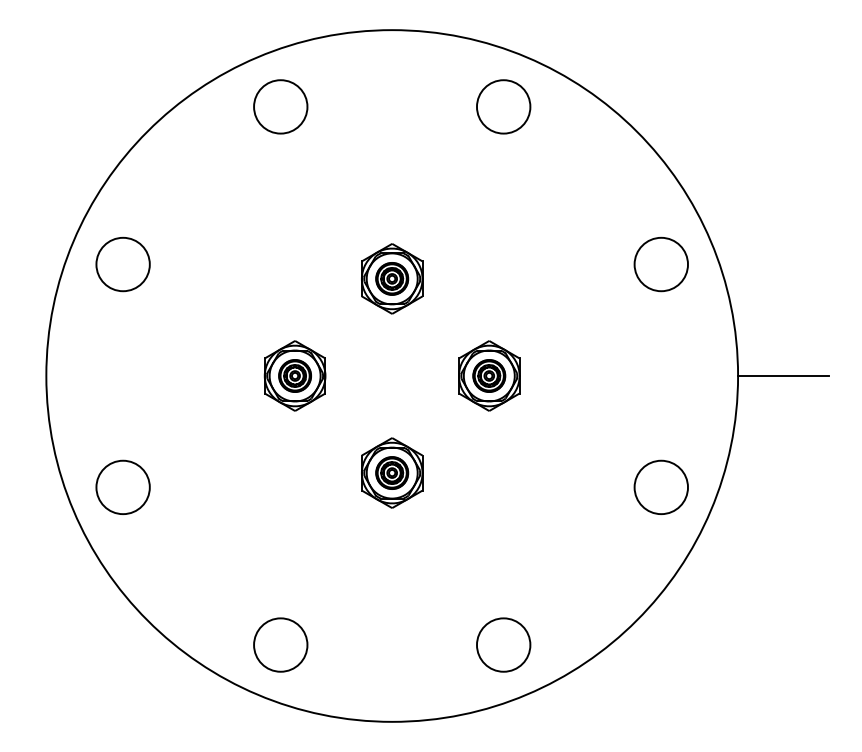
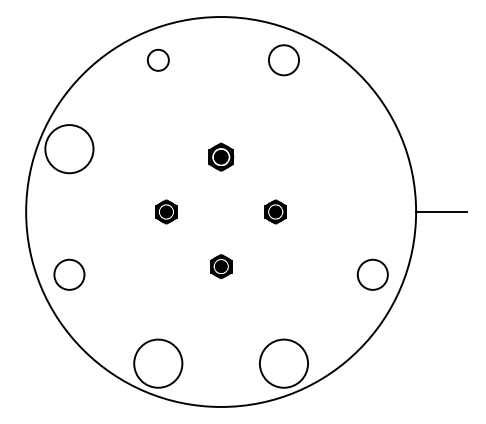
circle: (281, 107) -> (158, 60), size x0.7
circle: (123, 265) -> (69, 149), size x1.6
circle: (660, 265) -> (372, 149), removed
part: (392, 277) -> (221, 156), size x0.7
part: (295, 375) -> (166, 211), size x0.6
part: (488, 375) -> (275, 211), size x0.6
part: (392, 472) -> (221, 266), size x0.6
circle: (281, 644) -> (158, 363), size x1.6
circle: (502, 644) -> (283, 363), size x1.6

